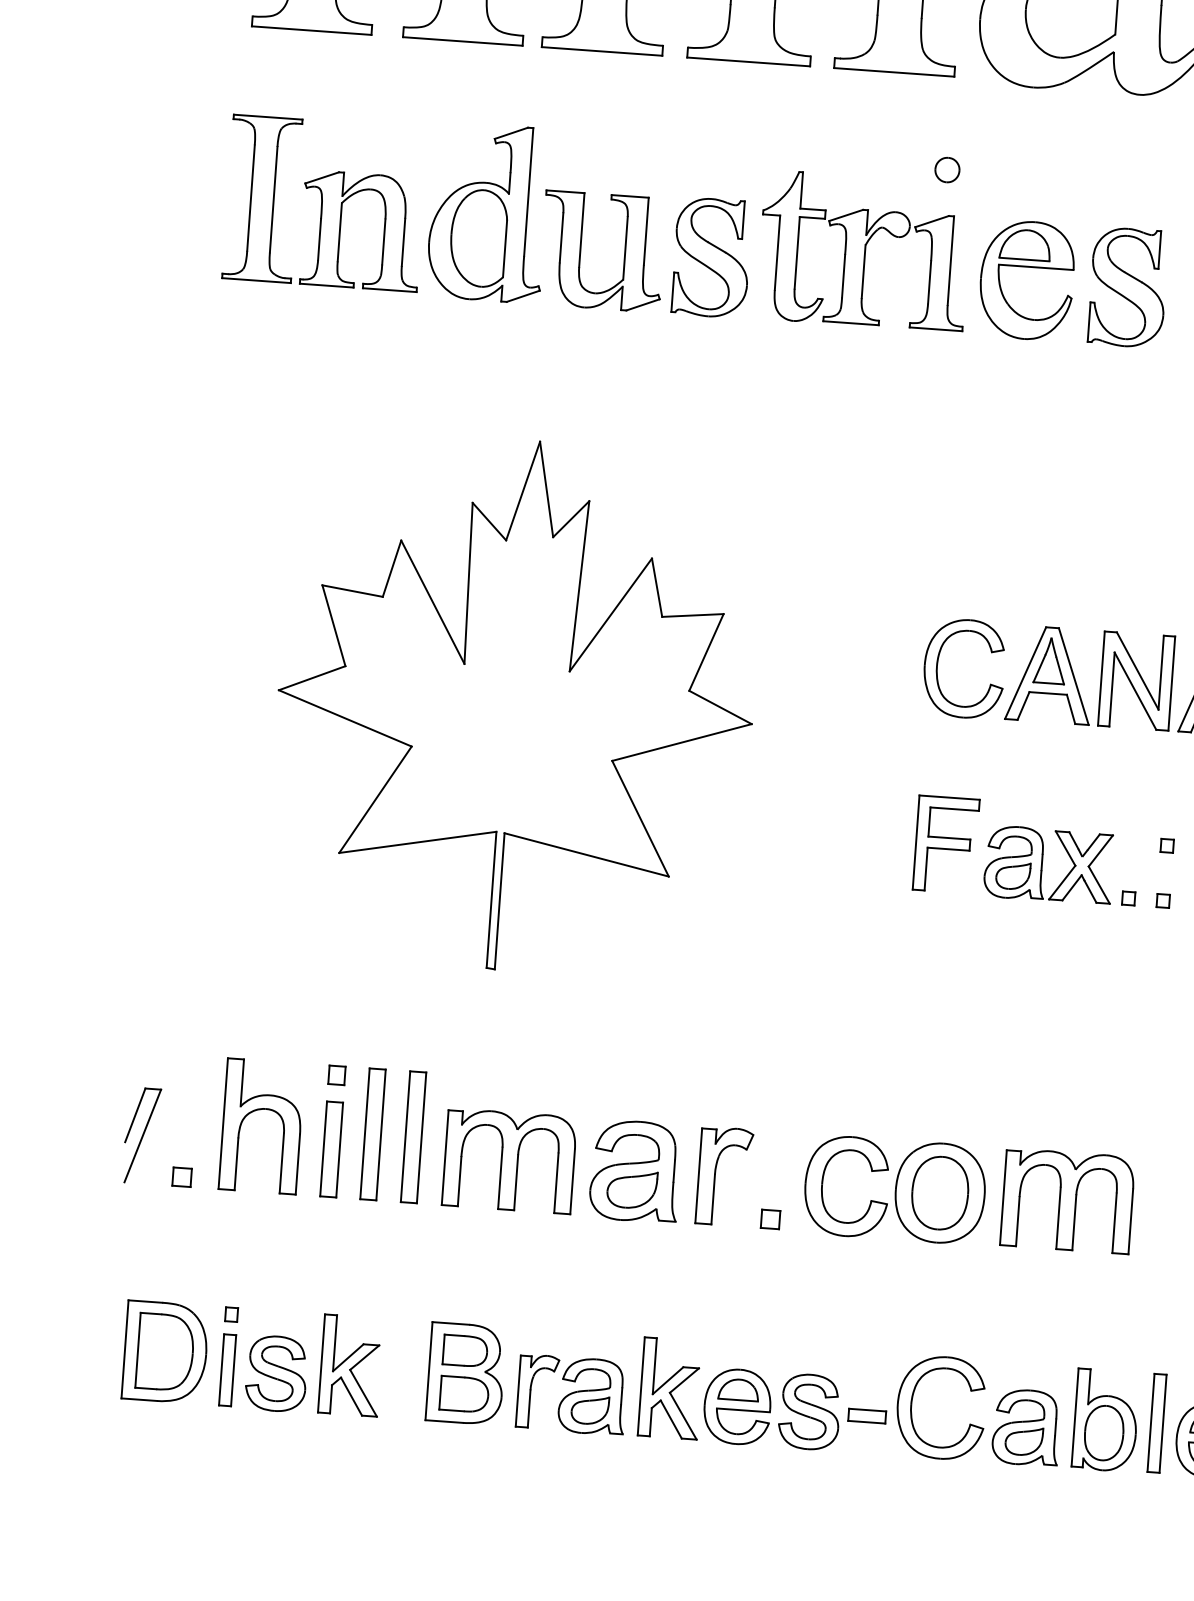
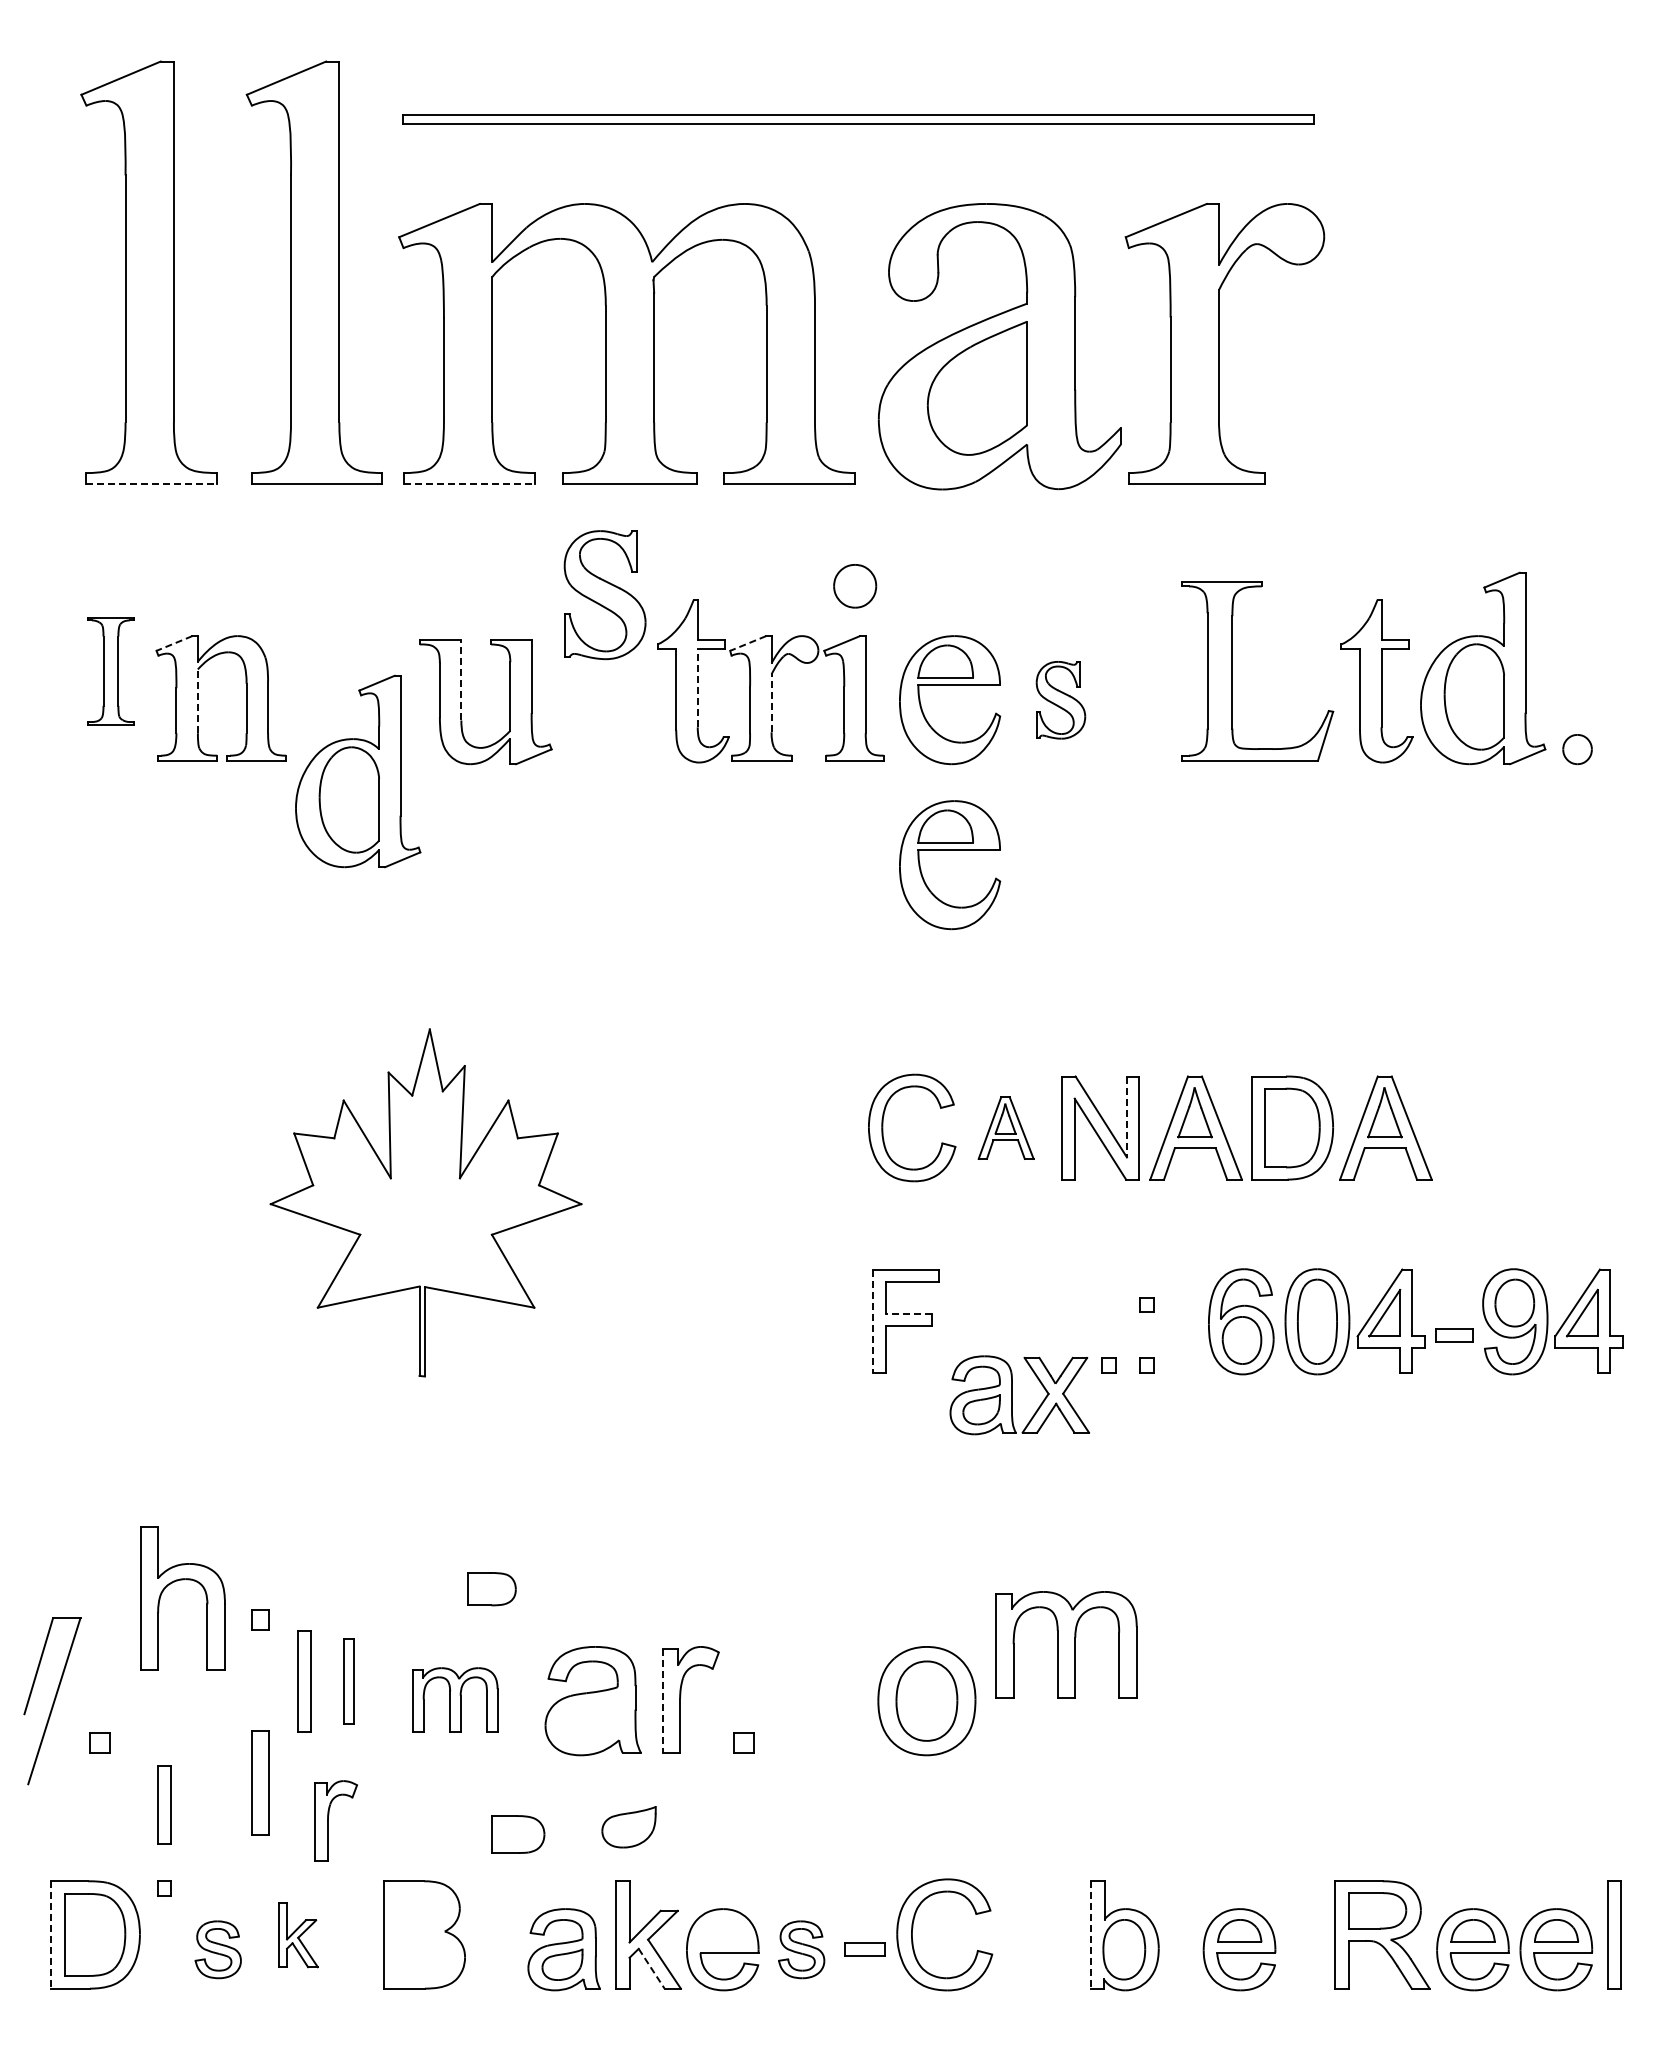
line: (312, 30) -> (152, 483), solid -> dashed
line: (602, 51) -> (469, 483), solid -> dashed
part: (947, 169) -> (854, 585), size x1.6
line: (321, 177) -> (173, 643), solid -> dashed
part: (261, 199) -> (110, 671), size x0.6
part: (488, 212) -> (358, 771), moved
line: (845, 215) -> (747, 643), solid -> dashed
line: (582, 229) -> (461, 679), solid -> dashed
line: (339, 232) -> (197, 701), solid -> dashed
line: (797, 252) -> (697, 687), solid -> dashed
part: (711, 258) -> (604, 595), moved
line: (863, 271) -> (771, 703), solid -> dashed
part: (1127, 287) -> (1060, 700), size x0.6
part: (1017, 417) -> (950, 850), added
line: (1160, 673) -> (1126, 1117), solid -> dashed
part: (1049, 674) -> (1005, 1127), size x0.6
part: (514, 704) -> (425, 1202), size x0.6
line: (949, 837) -> (909, 1313), solid -> dashed
line: (916, 842) -> (873, 1321), solid -> dashed
part: (1042, 864) -> (1012, 1395), moved
part: (258, 1110) -> (177, 1581), moved
part: (373, 1134) -> (304, 1681), size x0.7
part: (141, 1135) -> (52, 1700), size x1.6
part: (413, 1137) -> (348, 1681), size x0.6
part: (331, 1148) -> (260, 1782), moved
part: (509, 1160) -> (455, 1699), size x0.6
line: (698, 1176) -> (662, 1701), solid -> dashed
part: (822, 1185) -> (798, 1701), removed
part: (631, 1189) -> (628, 1827), moved
part: (1067, 1200) -> (1066, 1644), moved
line: (125, 1348) -> (51, 1934), solid -> dashed
part: (464, 1351) -> (491, 1589), moved
part: (350, 1365) -> (298, 1934), size x0.6
part: (227, 1370) -> (164, 1804), moved
part: (276, 1373) -> (218, 1949), size x0.7
part: (738, 1389) -> (722, 1930), removed
part: (530, 1390) -> (328, 1820), moved
part: (464, 1394) -> (518, 1834), moved
part: (809, 1411) -> (801, 1949), size x0.7
line: (1075, 1417) -> (1091, 1934), solid -> dashed
line: (671, 1419) -> (651, 1968), solid -> dashed
part: (1156, 1422) -> (1180, 1934), removed
part: (1025, 1427) -> (1038, 1949), removed

